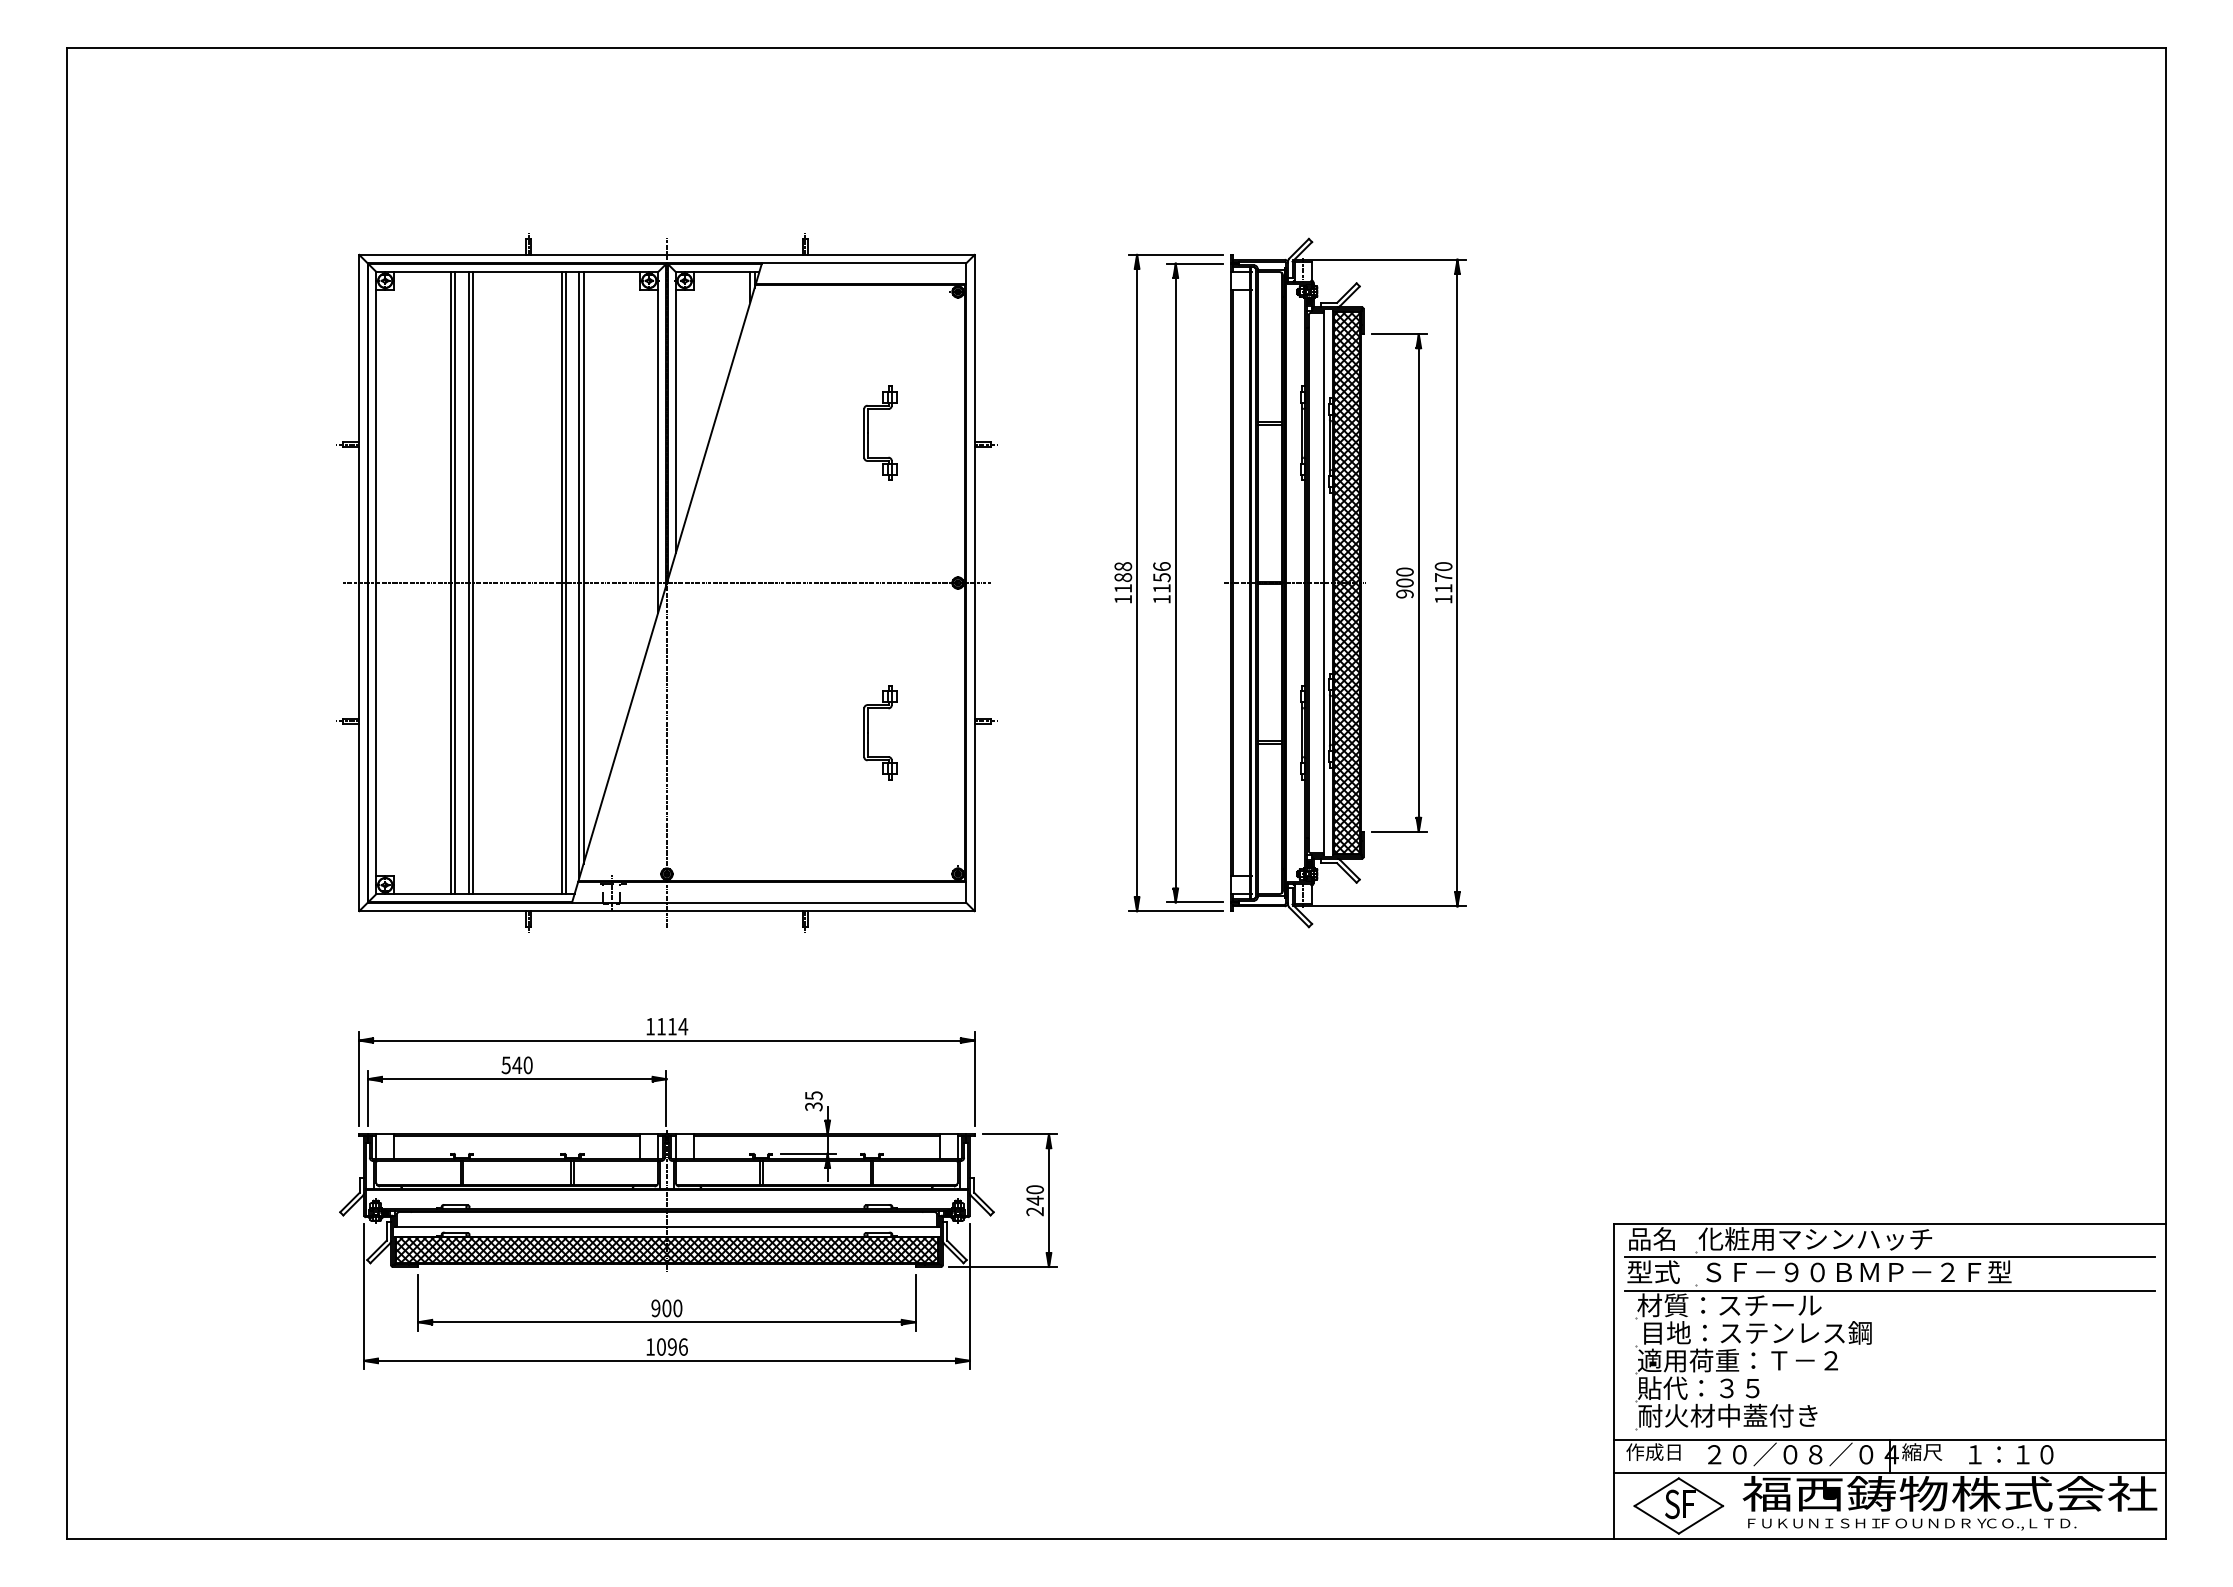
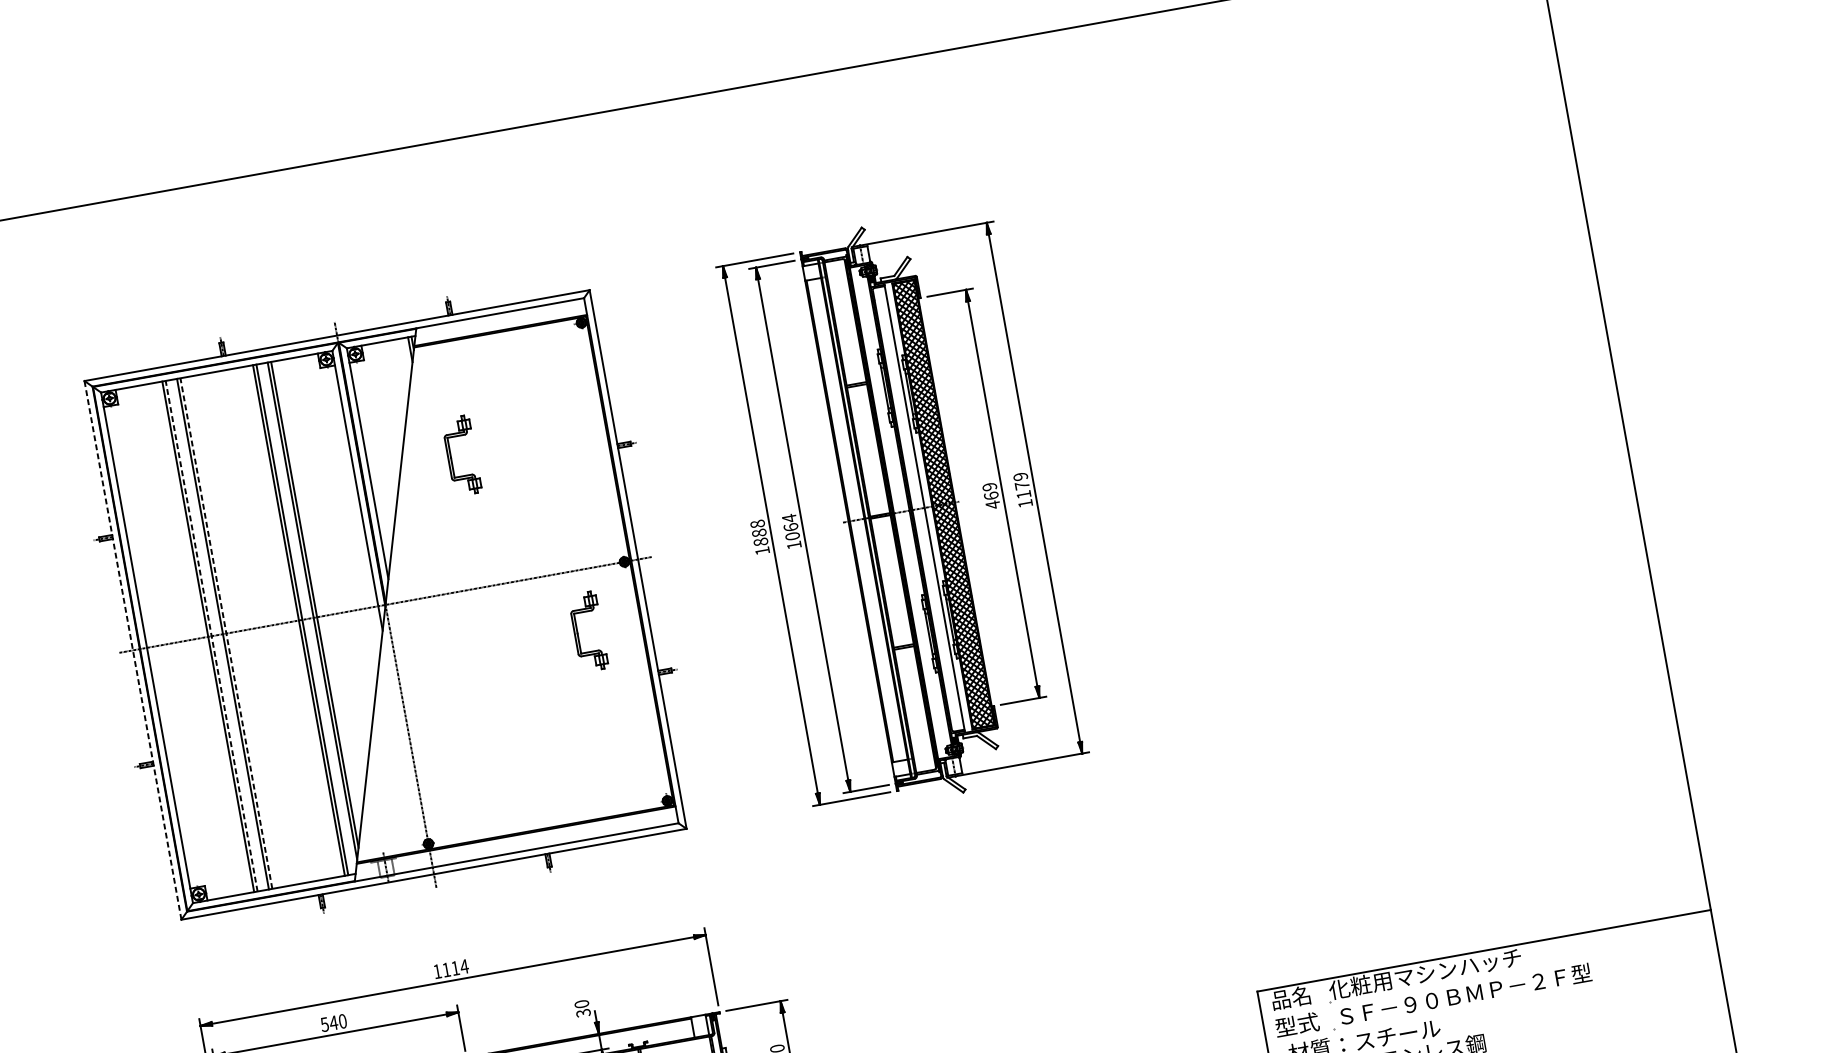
part: (868, 432) -> (451, 456), moved
text: (1443, 566) -> (1020, 476), 1170 -> 1179
text: (1161, 576) -> (790, 526), 1156 -> 1064
line: (359, 582) -> (133, 649), solid -> dashed
text: (1404, 582) -> (990, 495), 900 -> 469
line: (455, 583) -> (212, 636), solid -> dashed
line: (473, 583) -> (226, 633), solid -> dashed
text: (1123, 588) -> (761, 541), 1188 -> 1888
part: (868, 732) -> (578, 633), moved
text: (813, 1095) -> (581, 1003), 35 -> 30
line: (1889, 1257) -> (1488, 978), removed
line: (1889, 1290) -> (1493, 1005), removed

